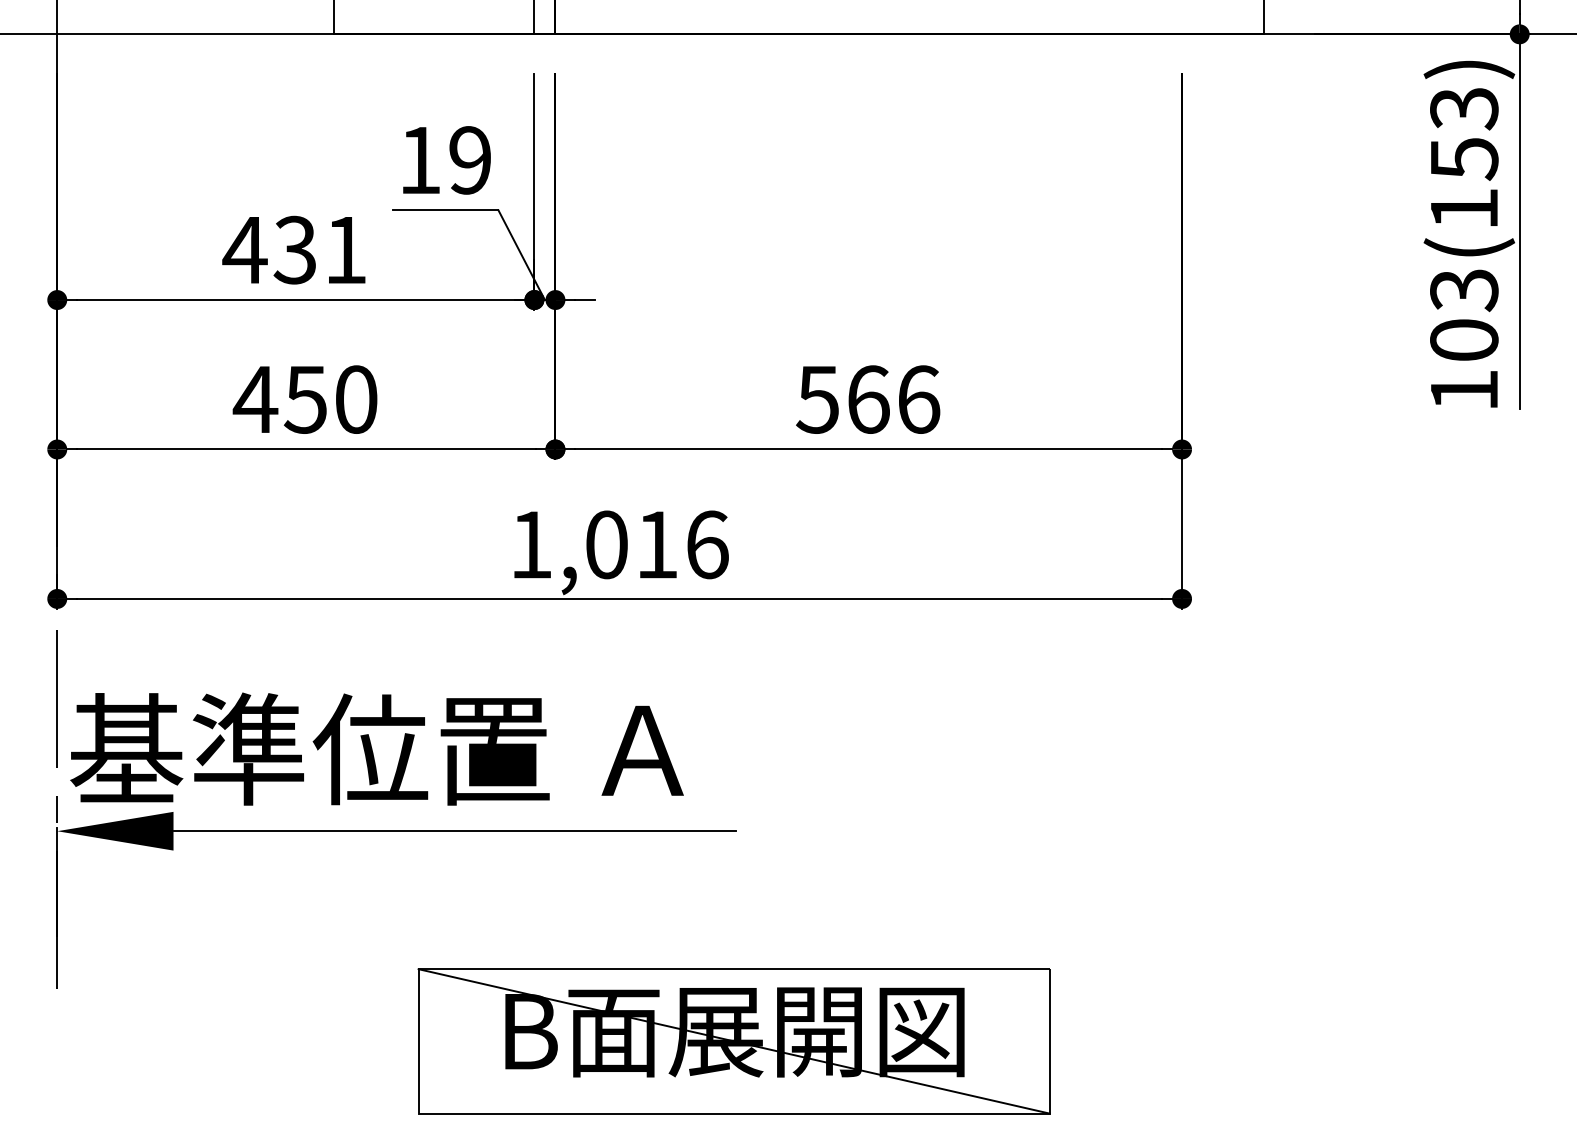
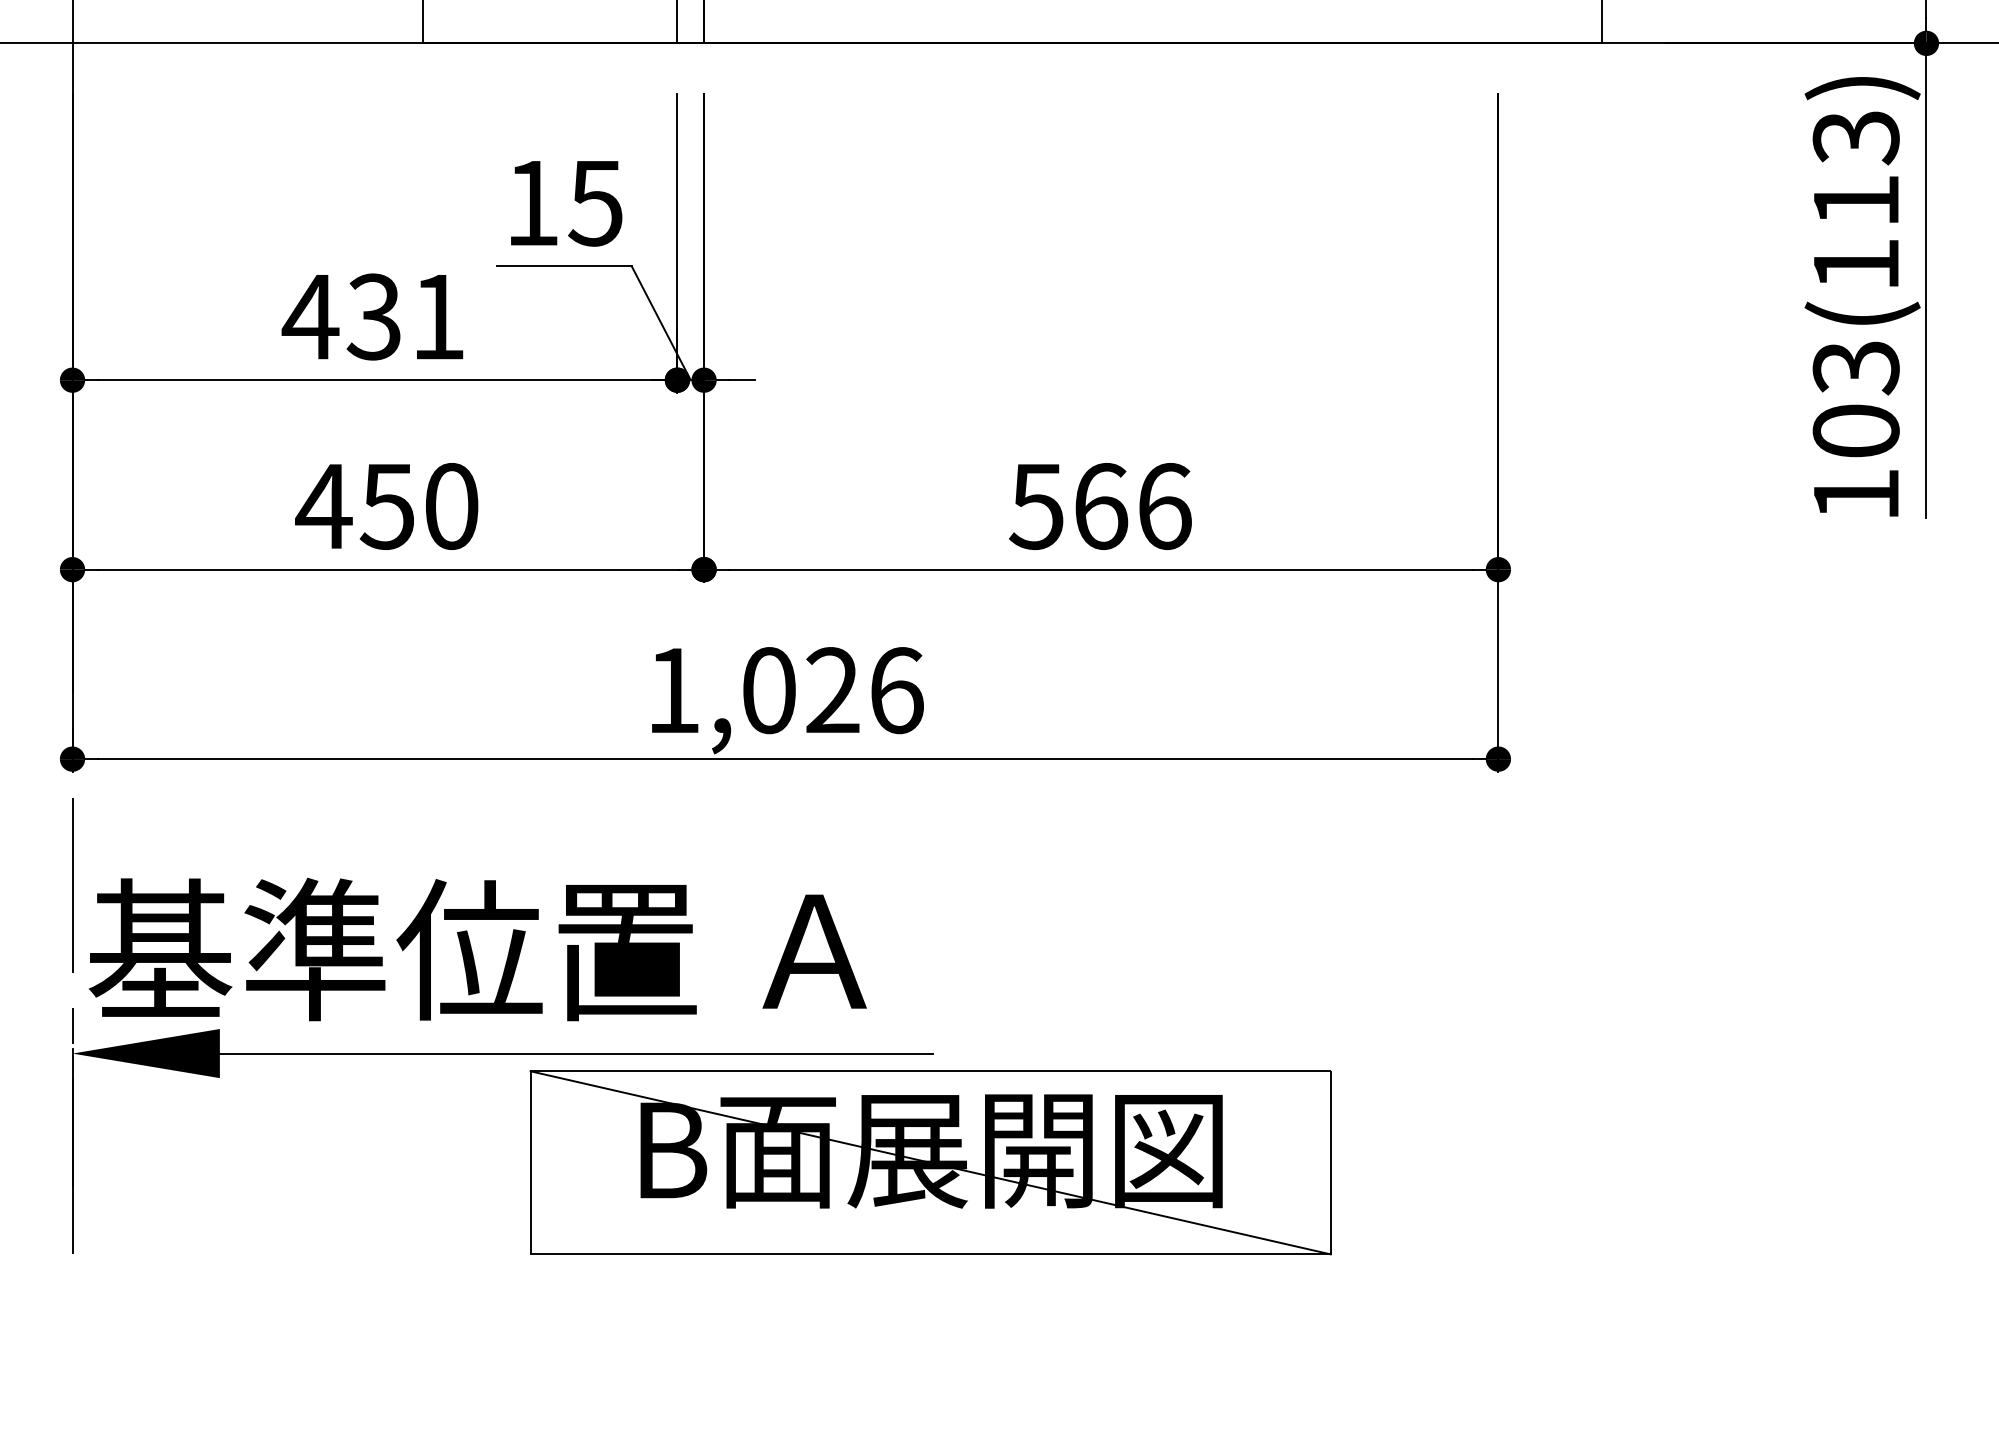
text: (1464, 159) -> (1856, 202), 103(153) -> 103(113)
text: (469, 160) -> (595, 203), 19 -> 15
text: (656, 544) -> (832, 690), 1,016 -> 1,026
part: (733, 1041) -> (929, 1162), moved

